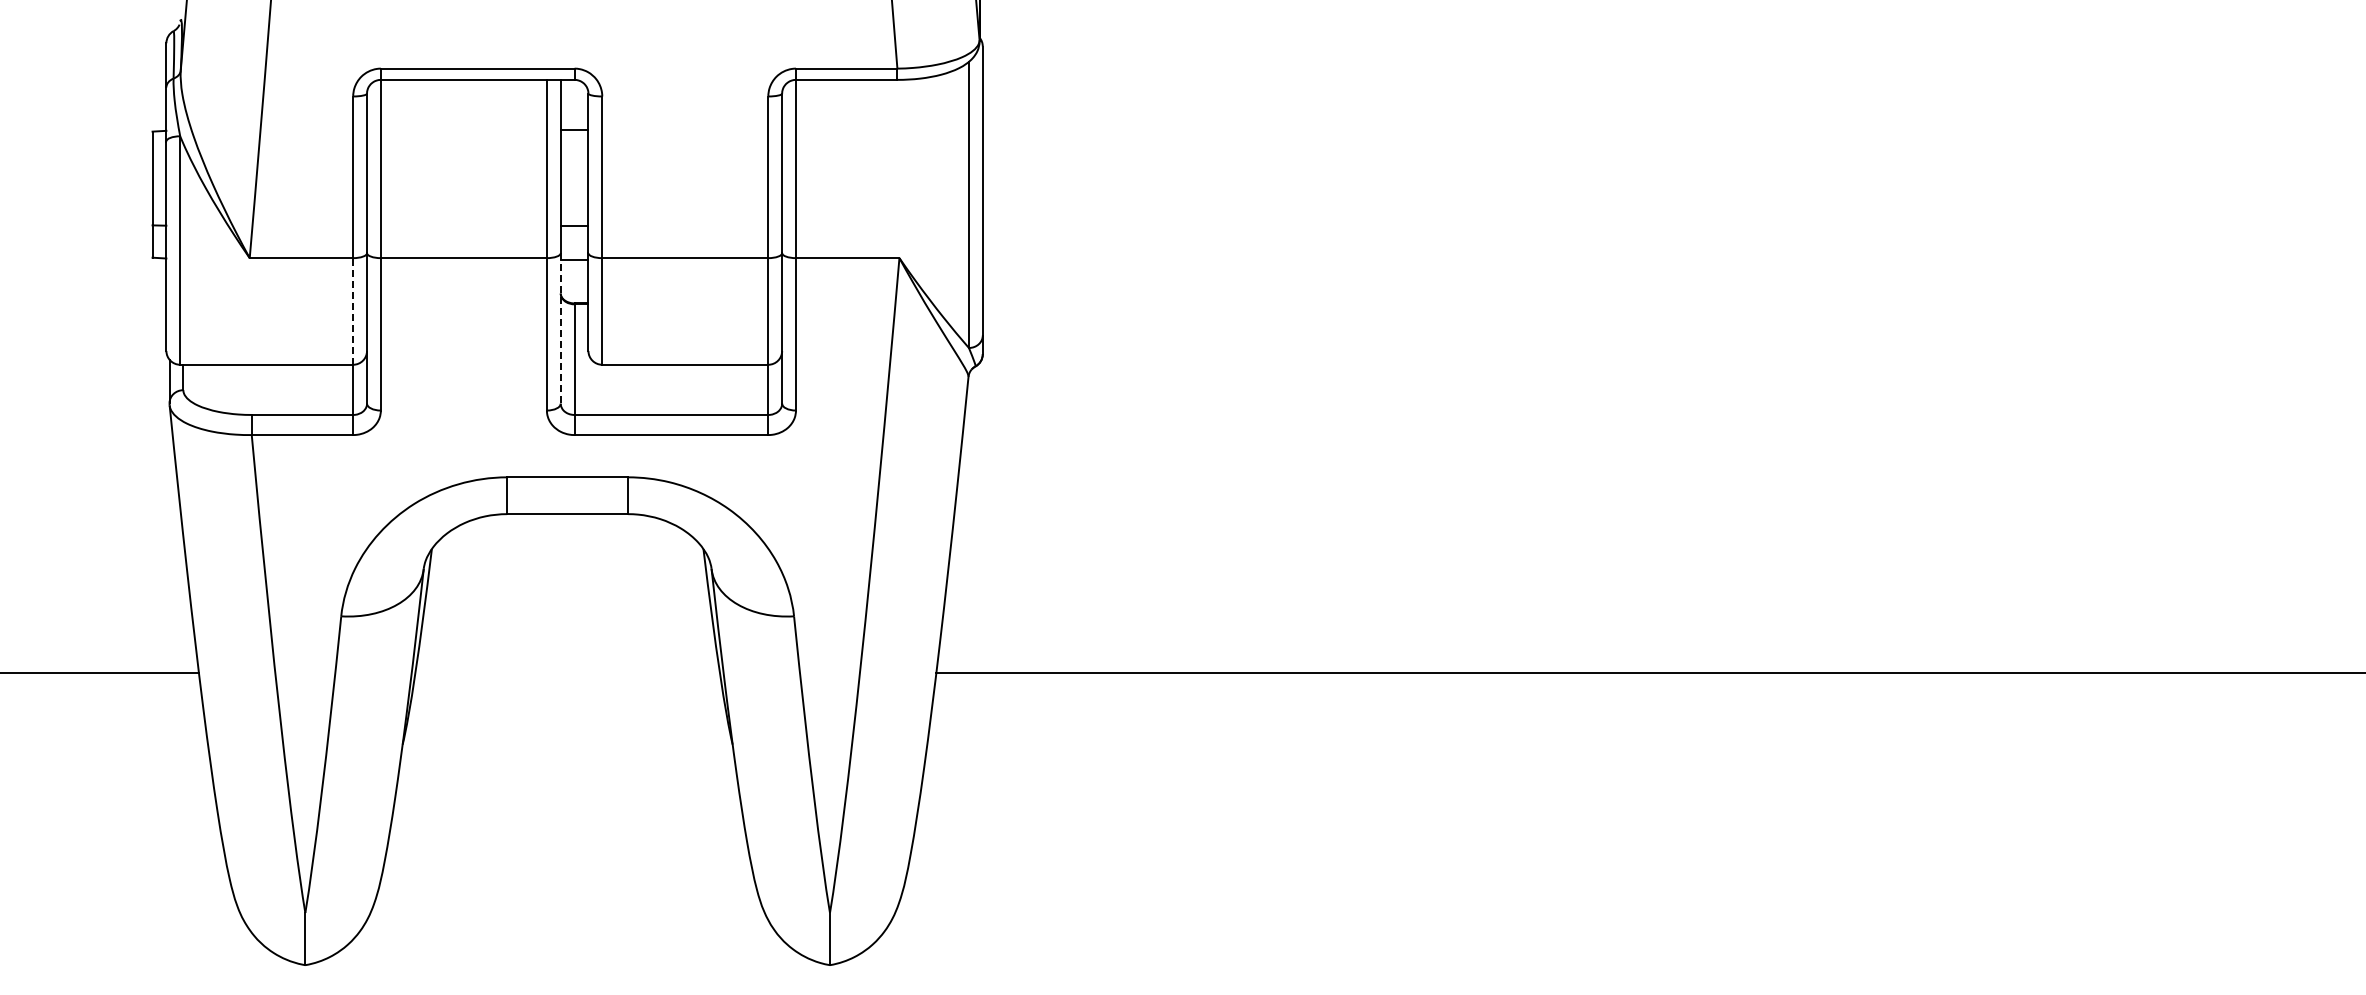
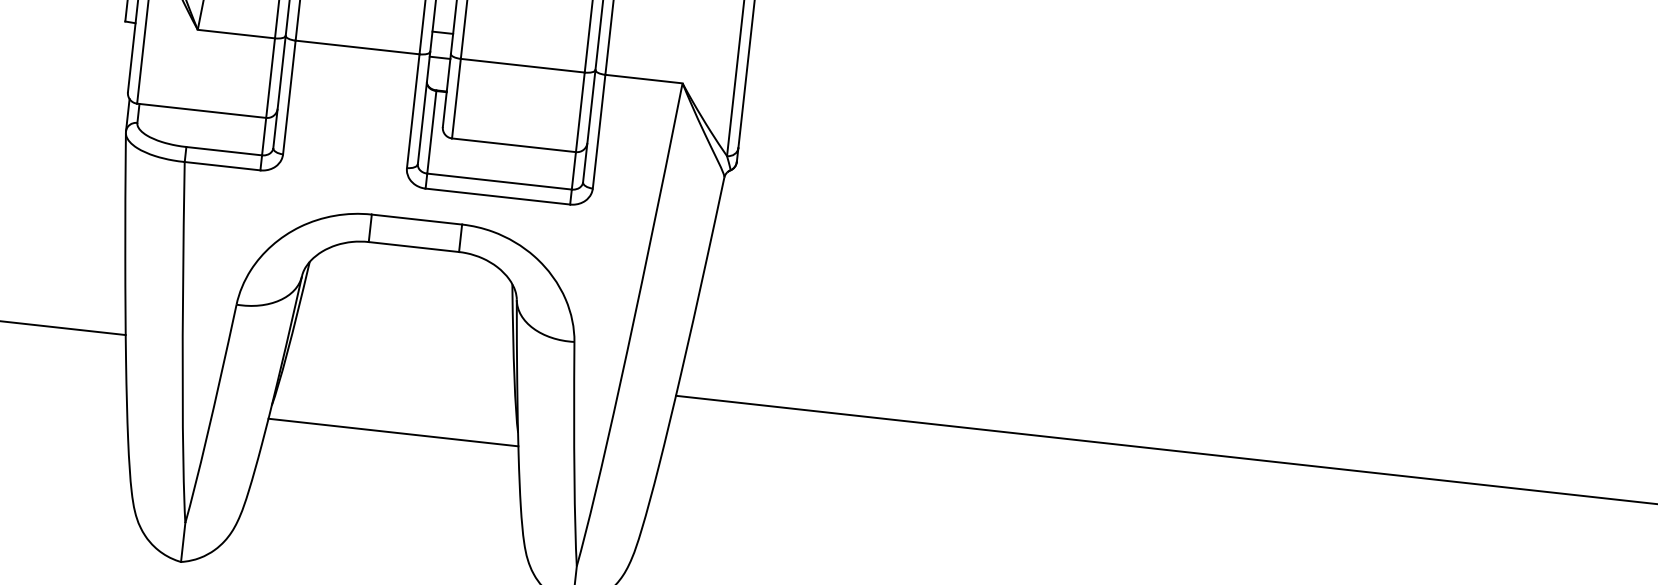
line: (353, 310) -> (270, 77), dashed -> solid
line: (560, 328) -> (423, 107), dashed -> solid
line: (567, 762) -> (393, 432), added

